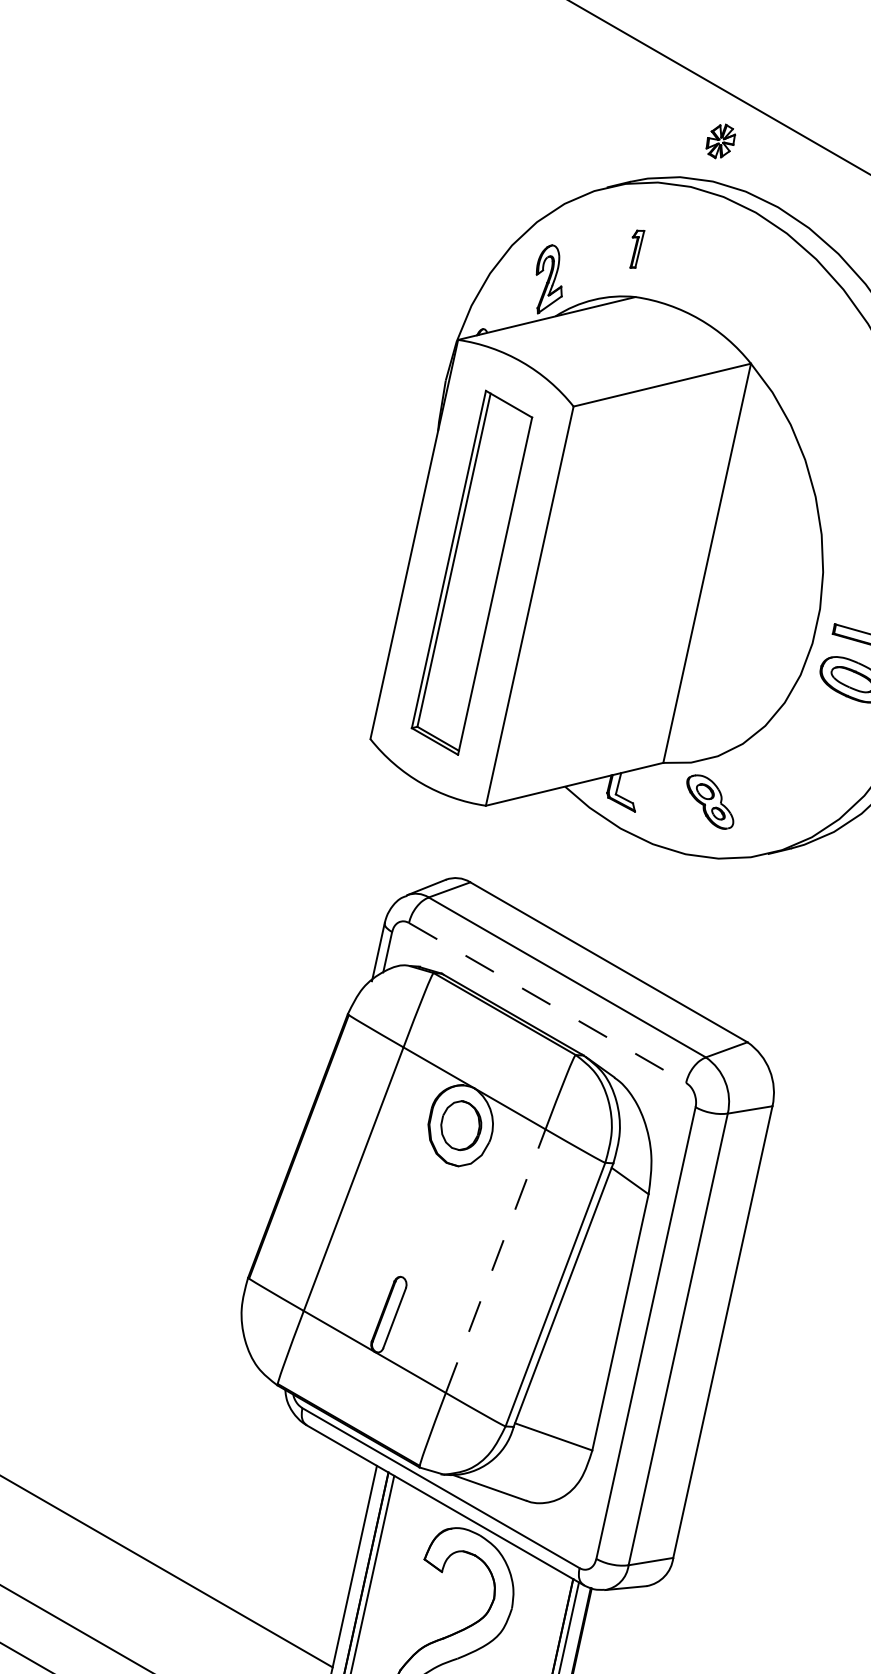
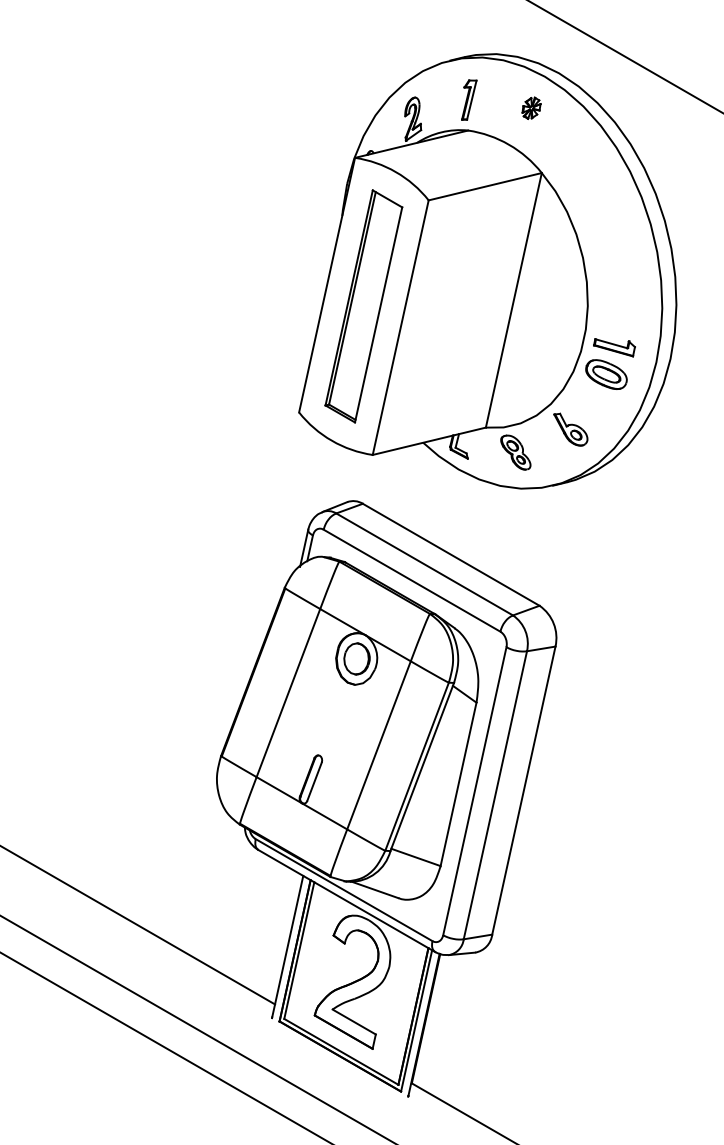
part: (720, 140) -> (531, 107), moved
part: (637, 248) -> (469, 99), size x1.67
part: (795, 765) -> (570, 429), added
line: (548, 1002) -> (412, 580), dashed -> solid
line: (496, 1261) -> (379, 745), dashed -> solid

